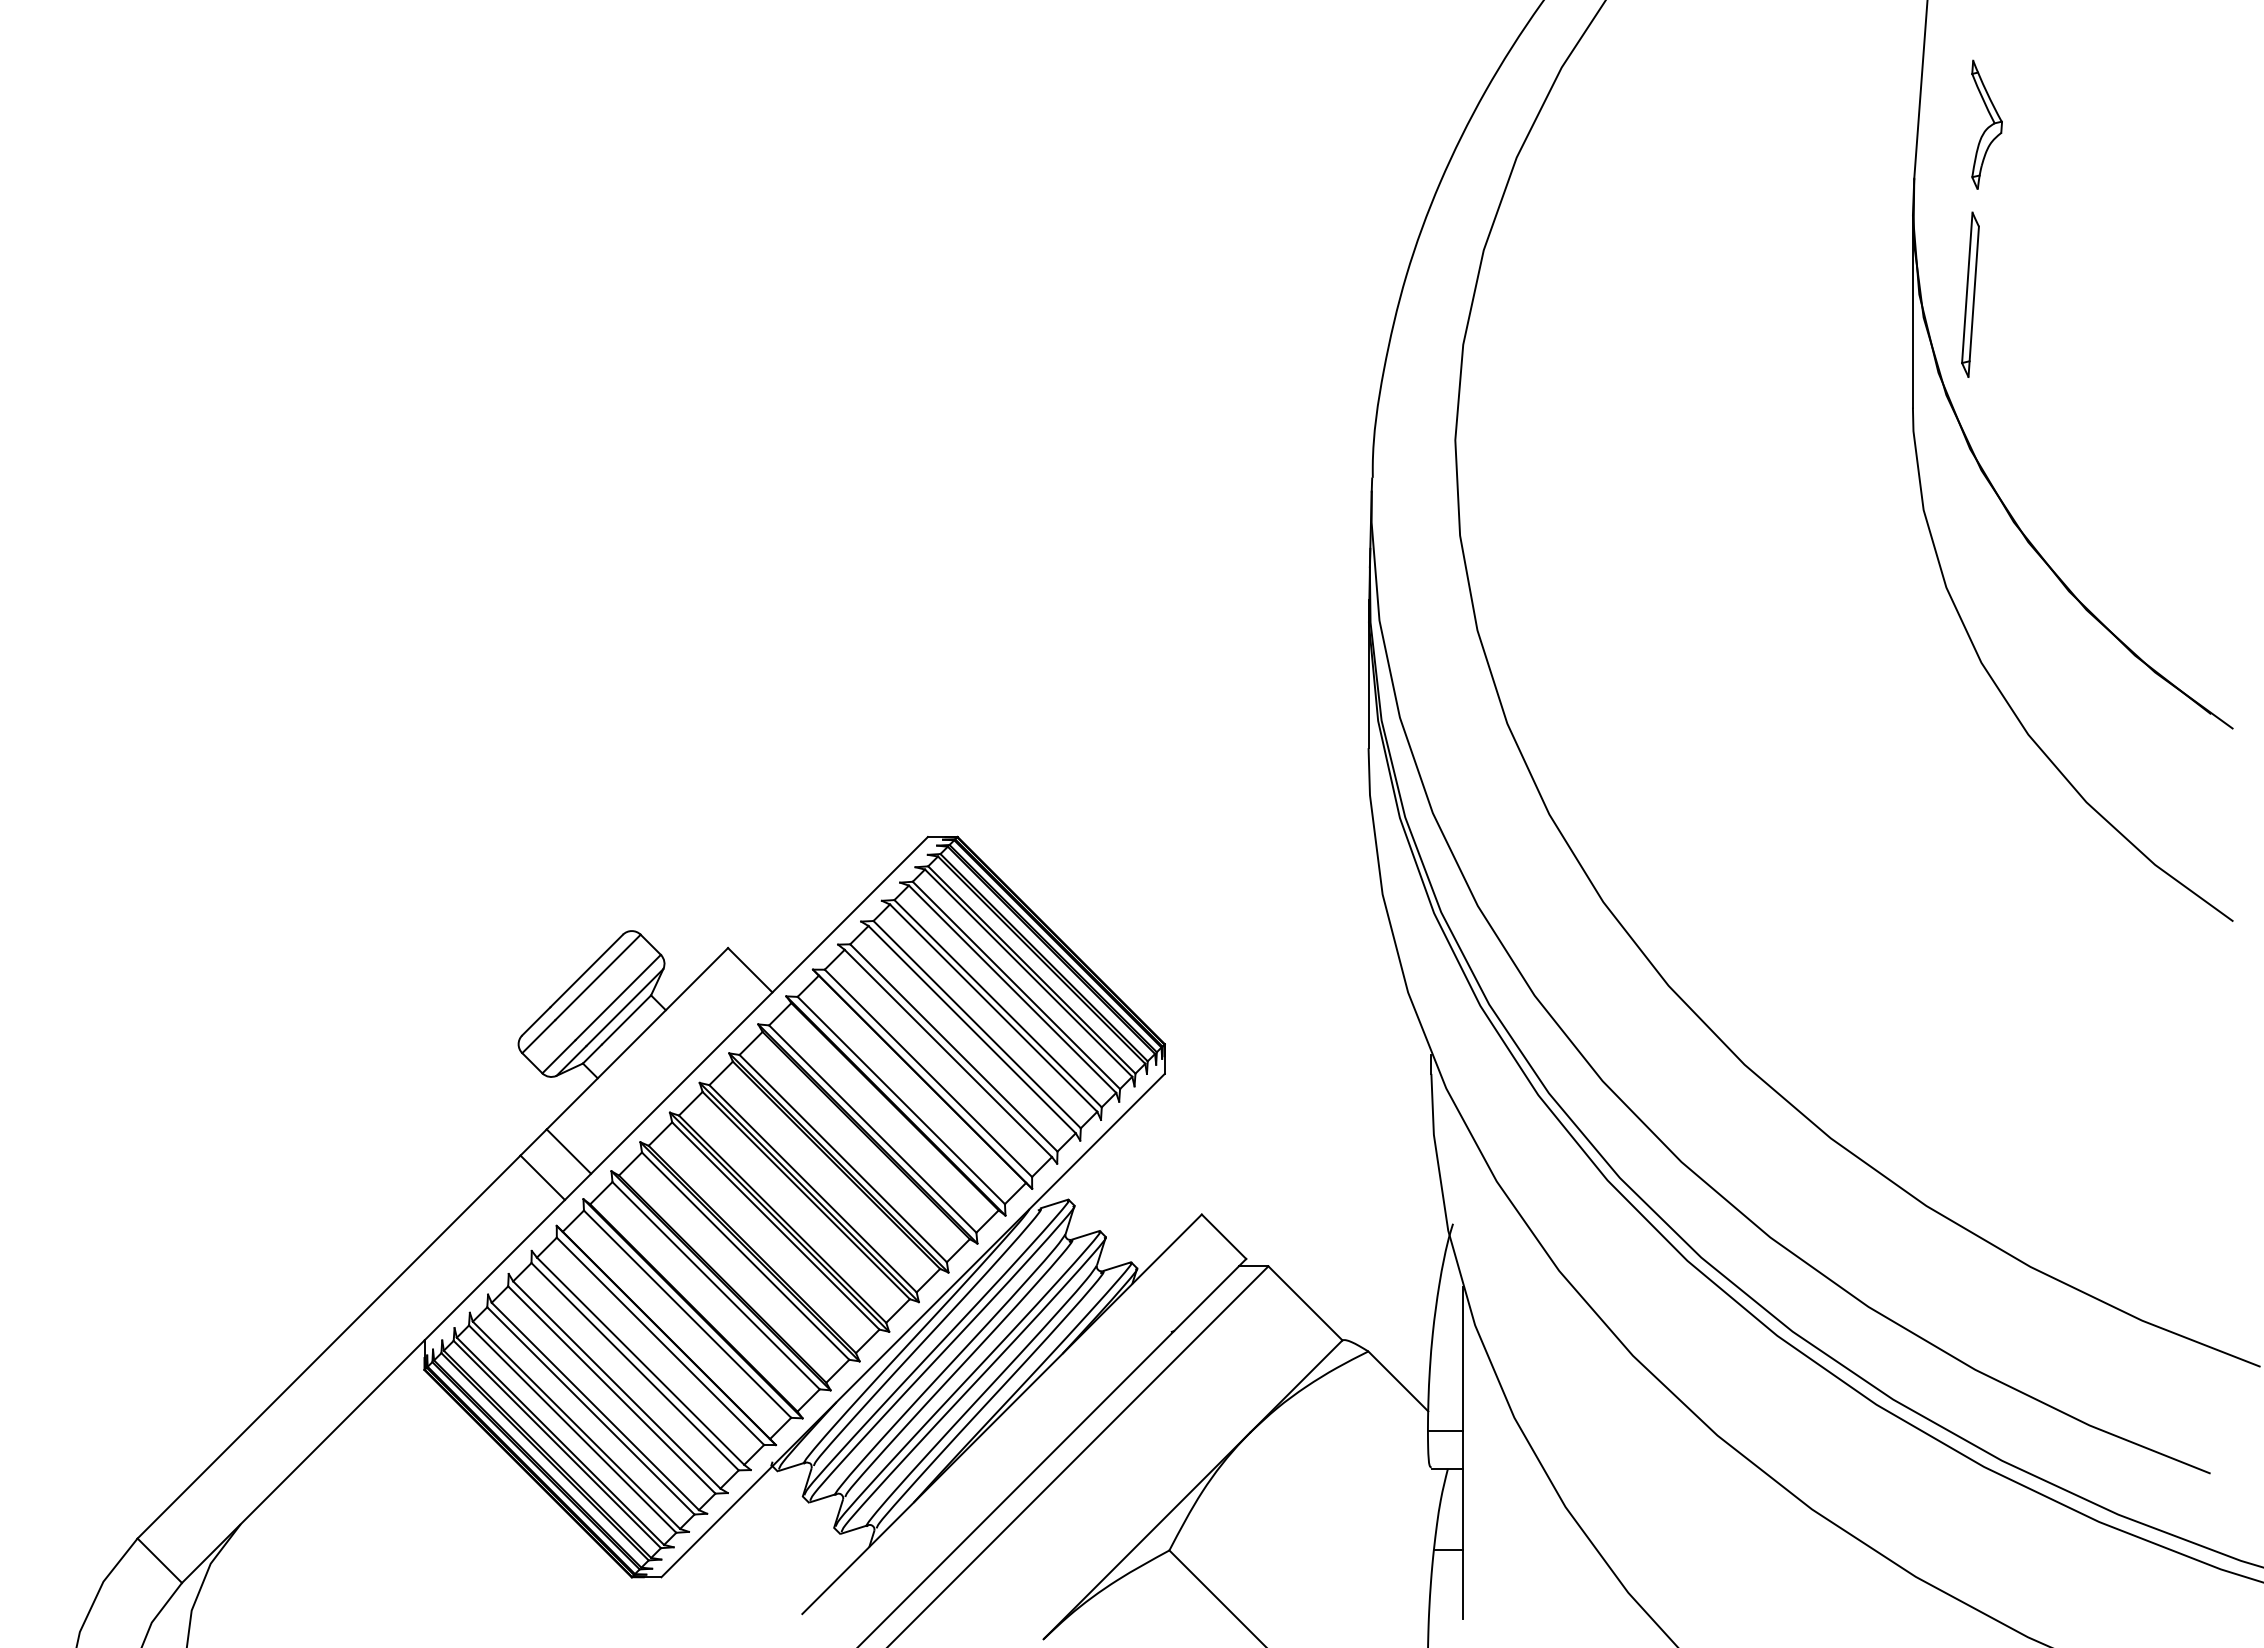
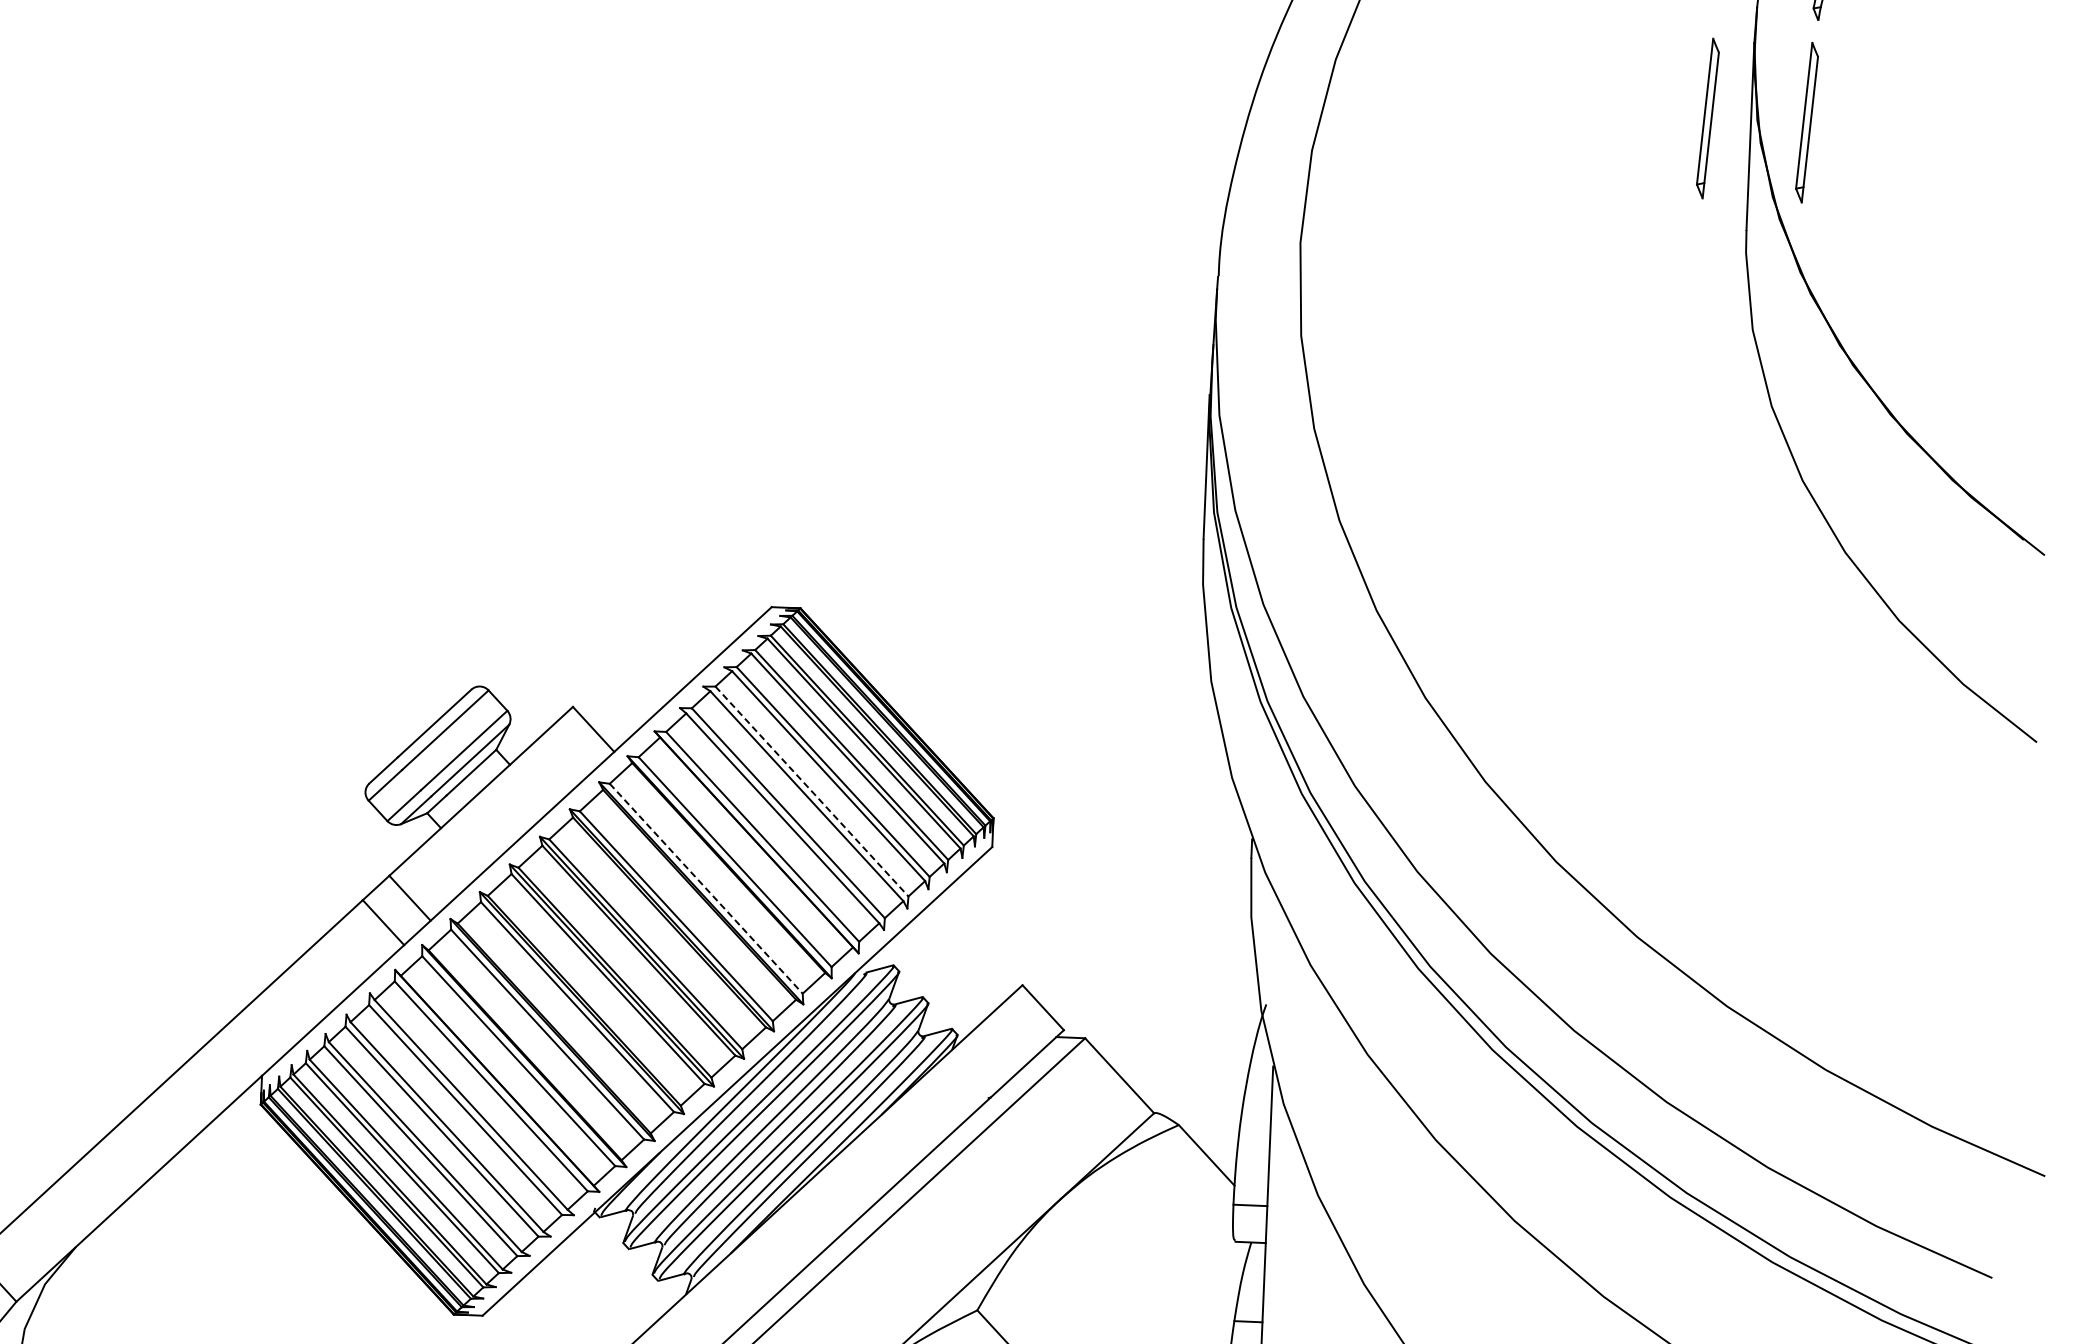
part: (1868, 294) -> (1707, 118), added
line: (977, 1024) -> (812, 791), solid -> dashed
line: (872, 1129) -> (705, 889), solid -> dashed

